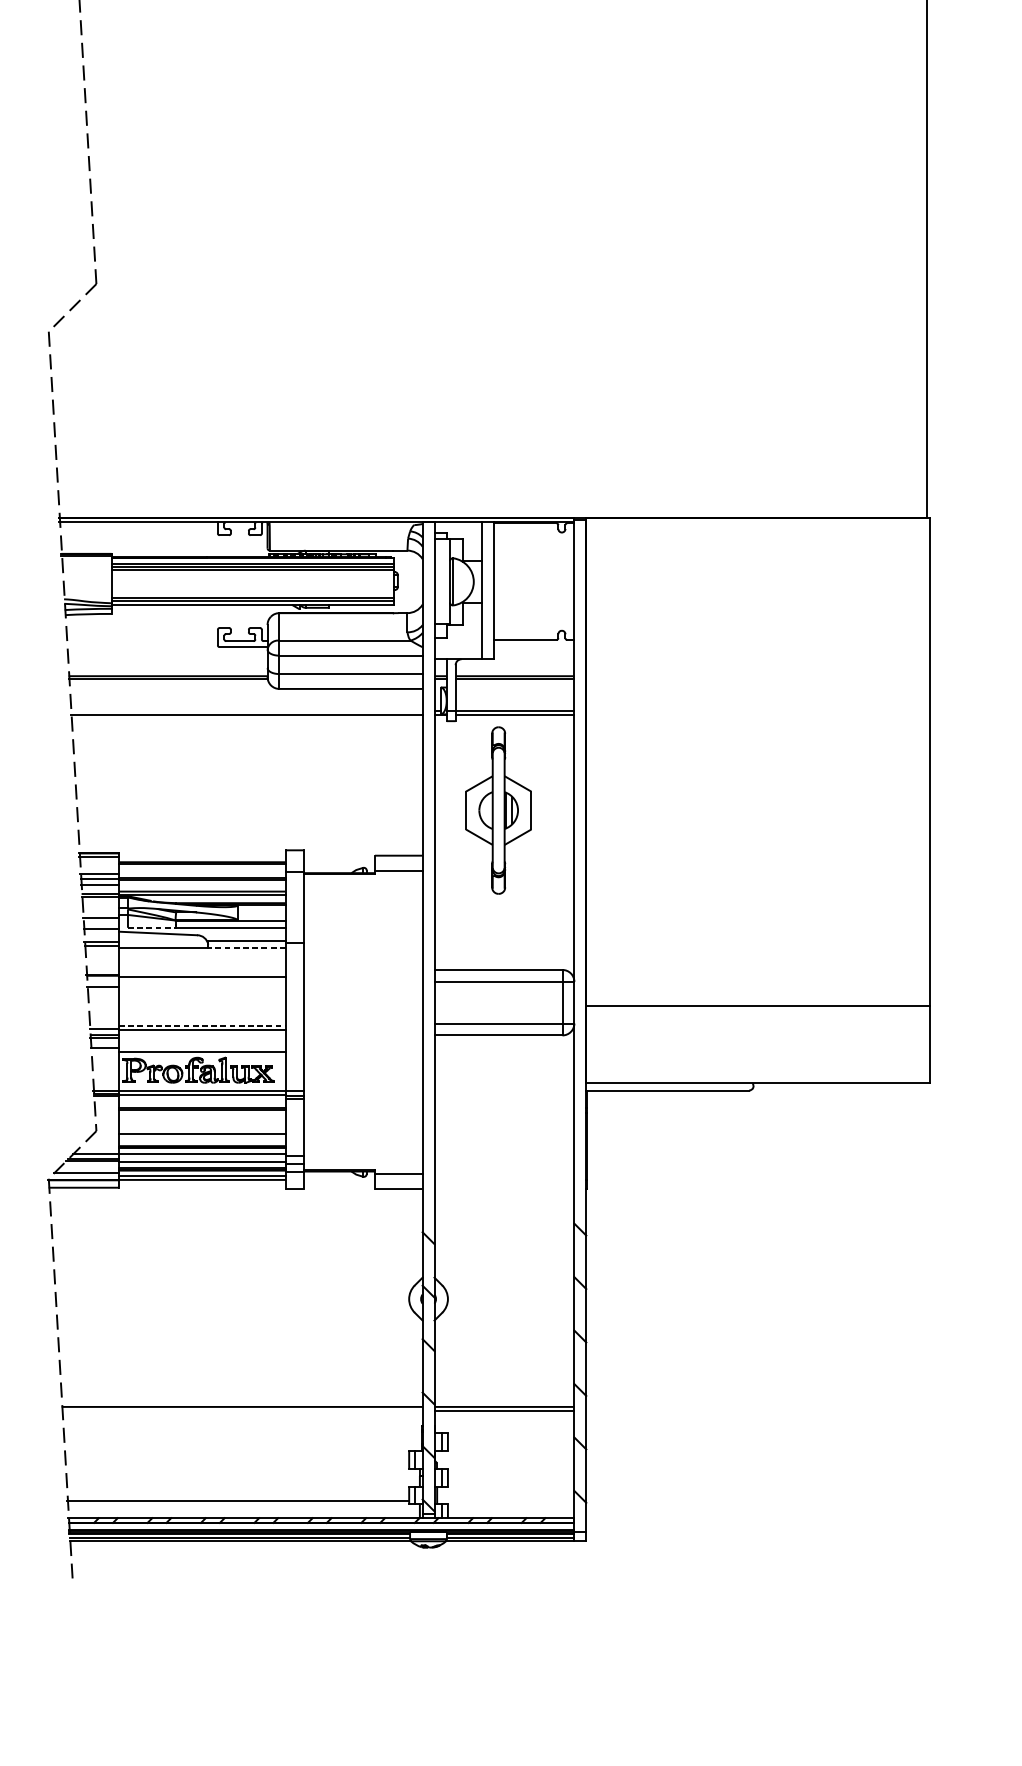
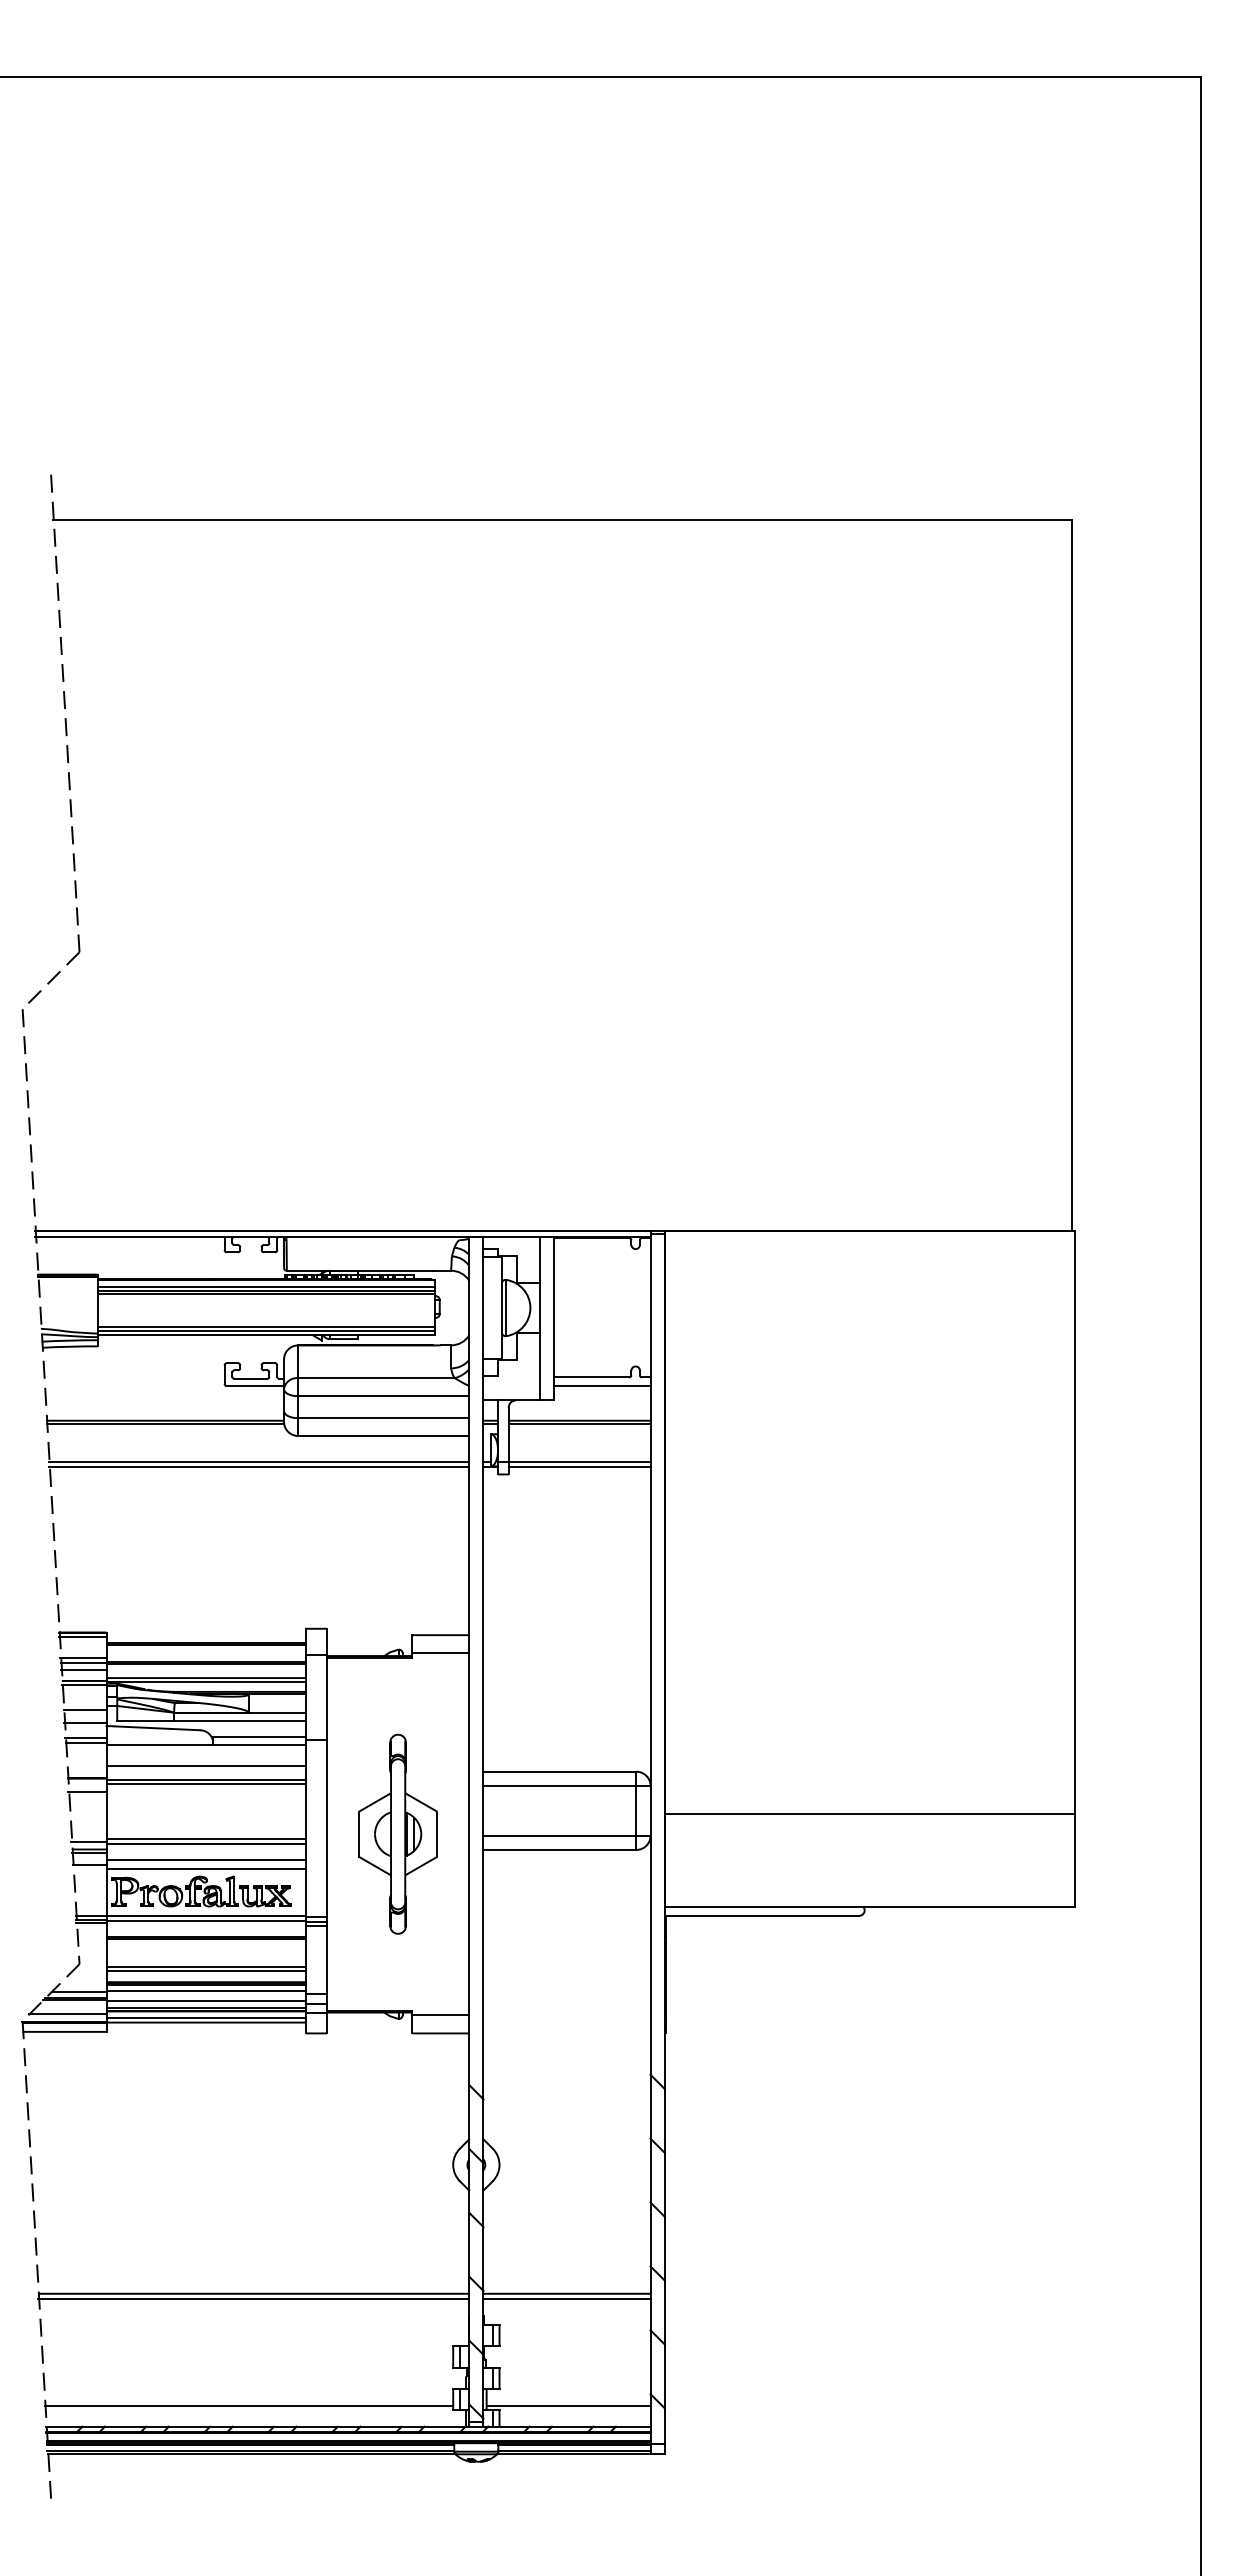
line: (534, 646) -> (602, 1385), added
line: (246, 711) -> (258, 1462), added
part: (498, 809) -> (397, 1833), moved
line: (152, 927) -> (146, 1721), dashed -> solid
line: (246, 948) -> (258, 1745), dashed -> solid
line: (201, 965) -> (205, 1766), added
line: (201, 980) -> (205, 1784), added
line: (202, 1025) -> (206, 1838), dashed -> solid
line: (201, 1044) -> (205, 1860), added
line: (201, 1137) -> (205, 1971), added
line: (242, 1411) -> (253, 2299), added
line: (505, 1501) -> (568, 2406), added

